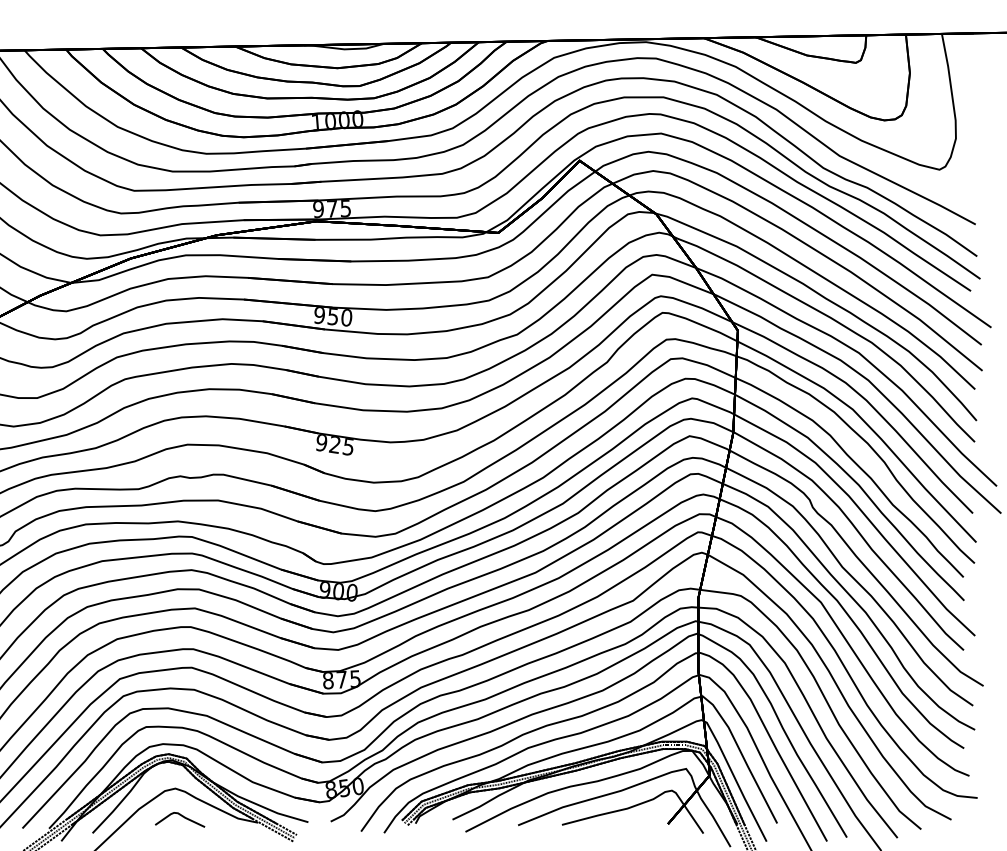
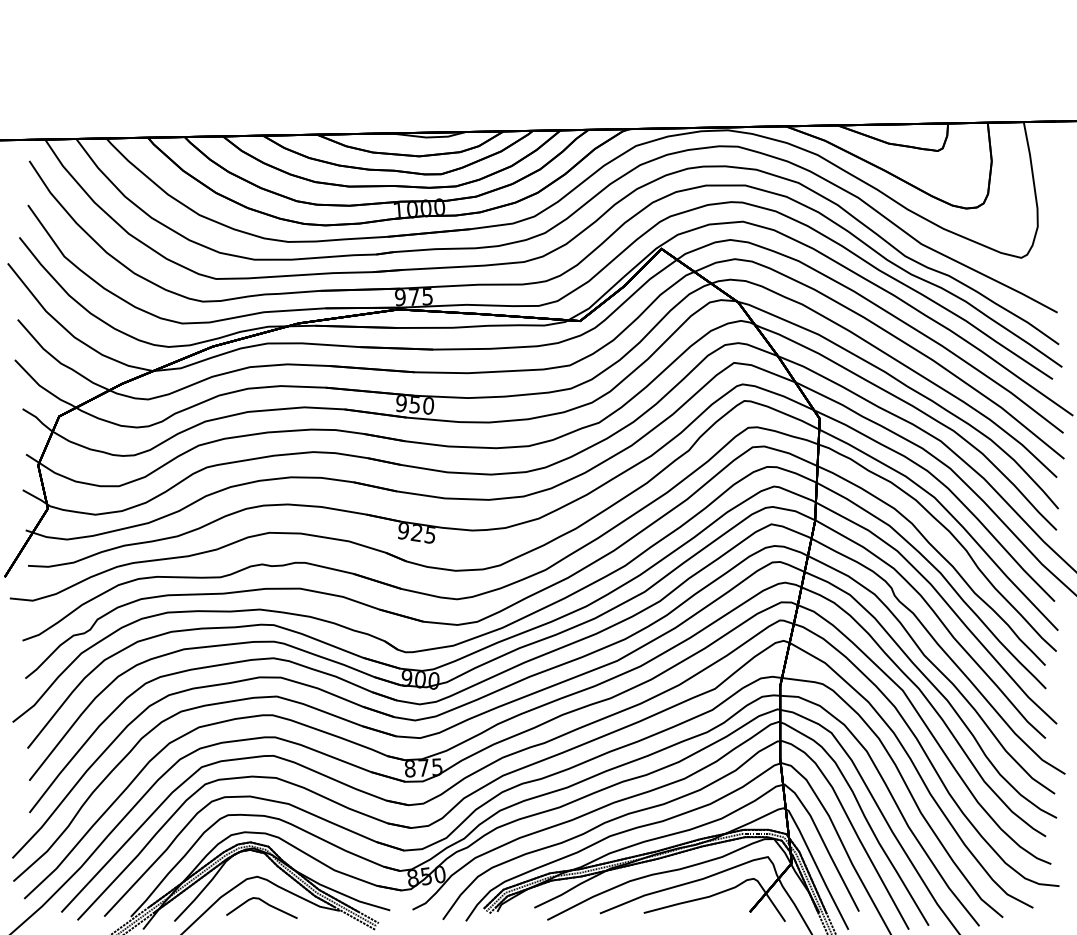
part: (179, 819) -> (261, 907), size x1.43

